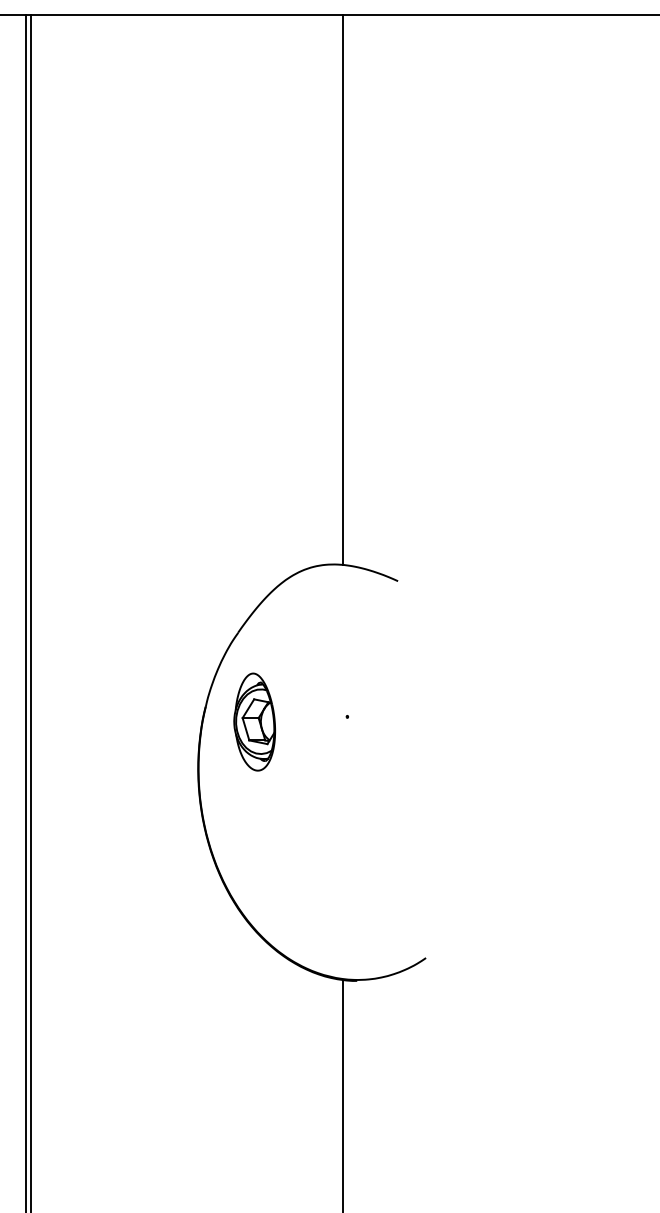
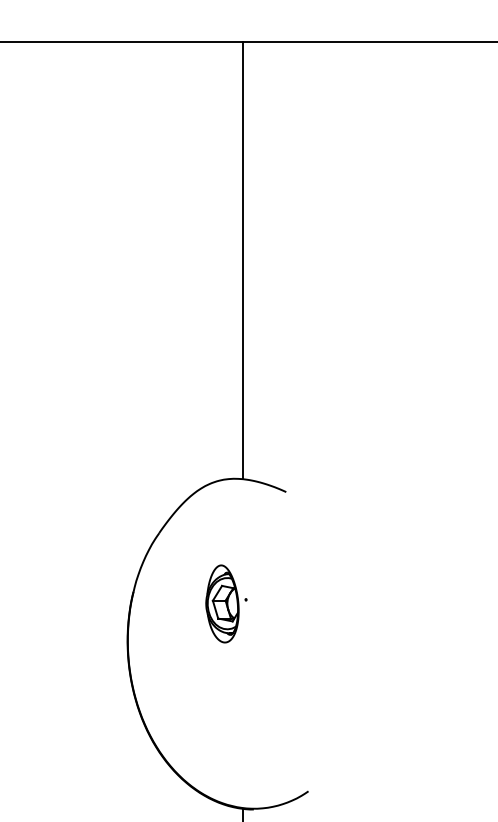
part: (254, 721) -> (222, 603), moved

